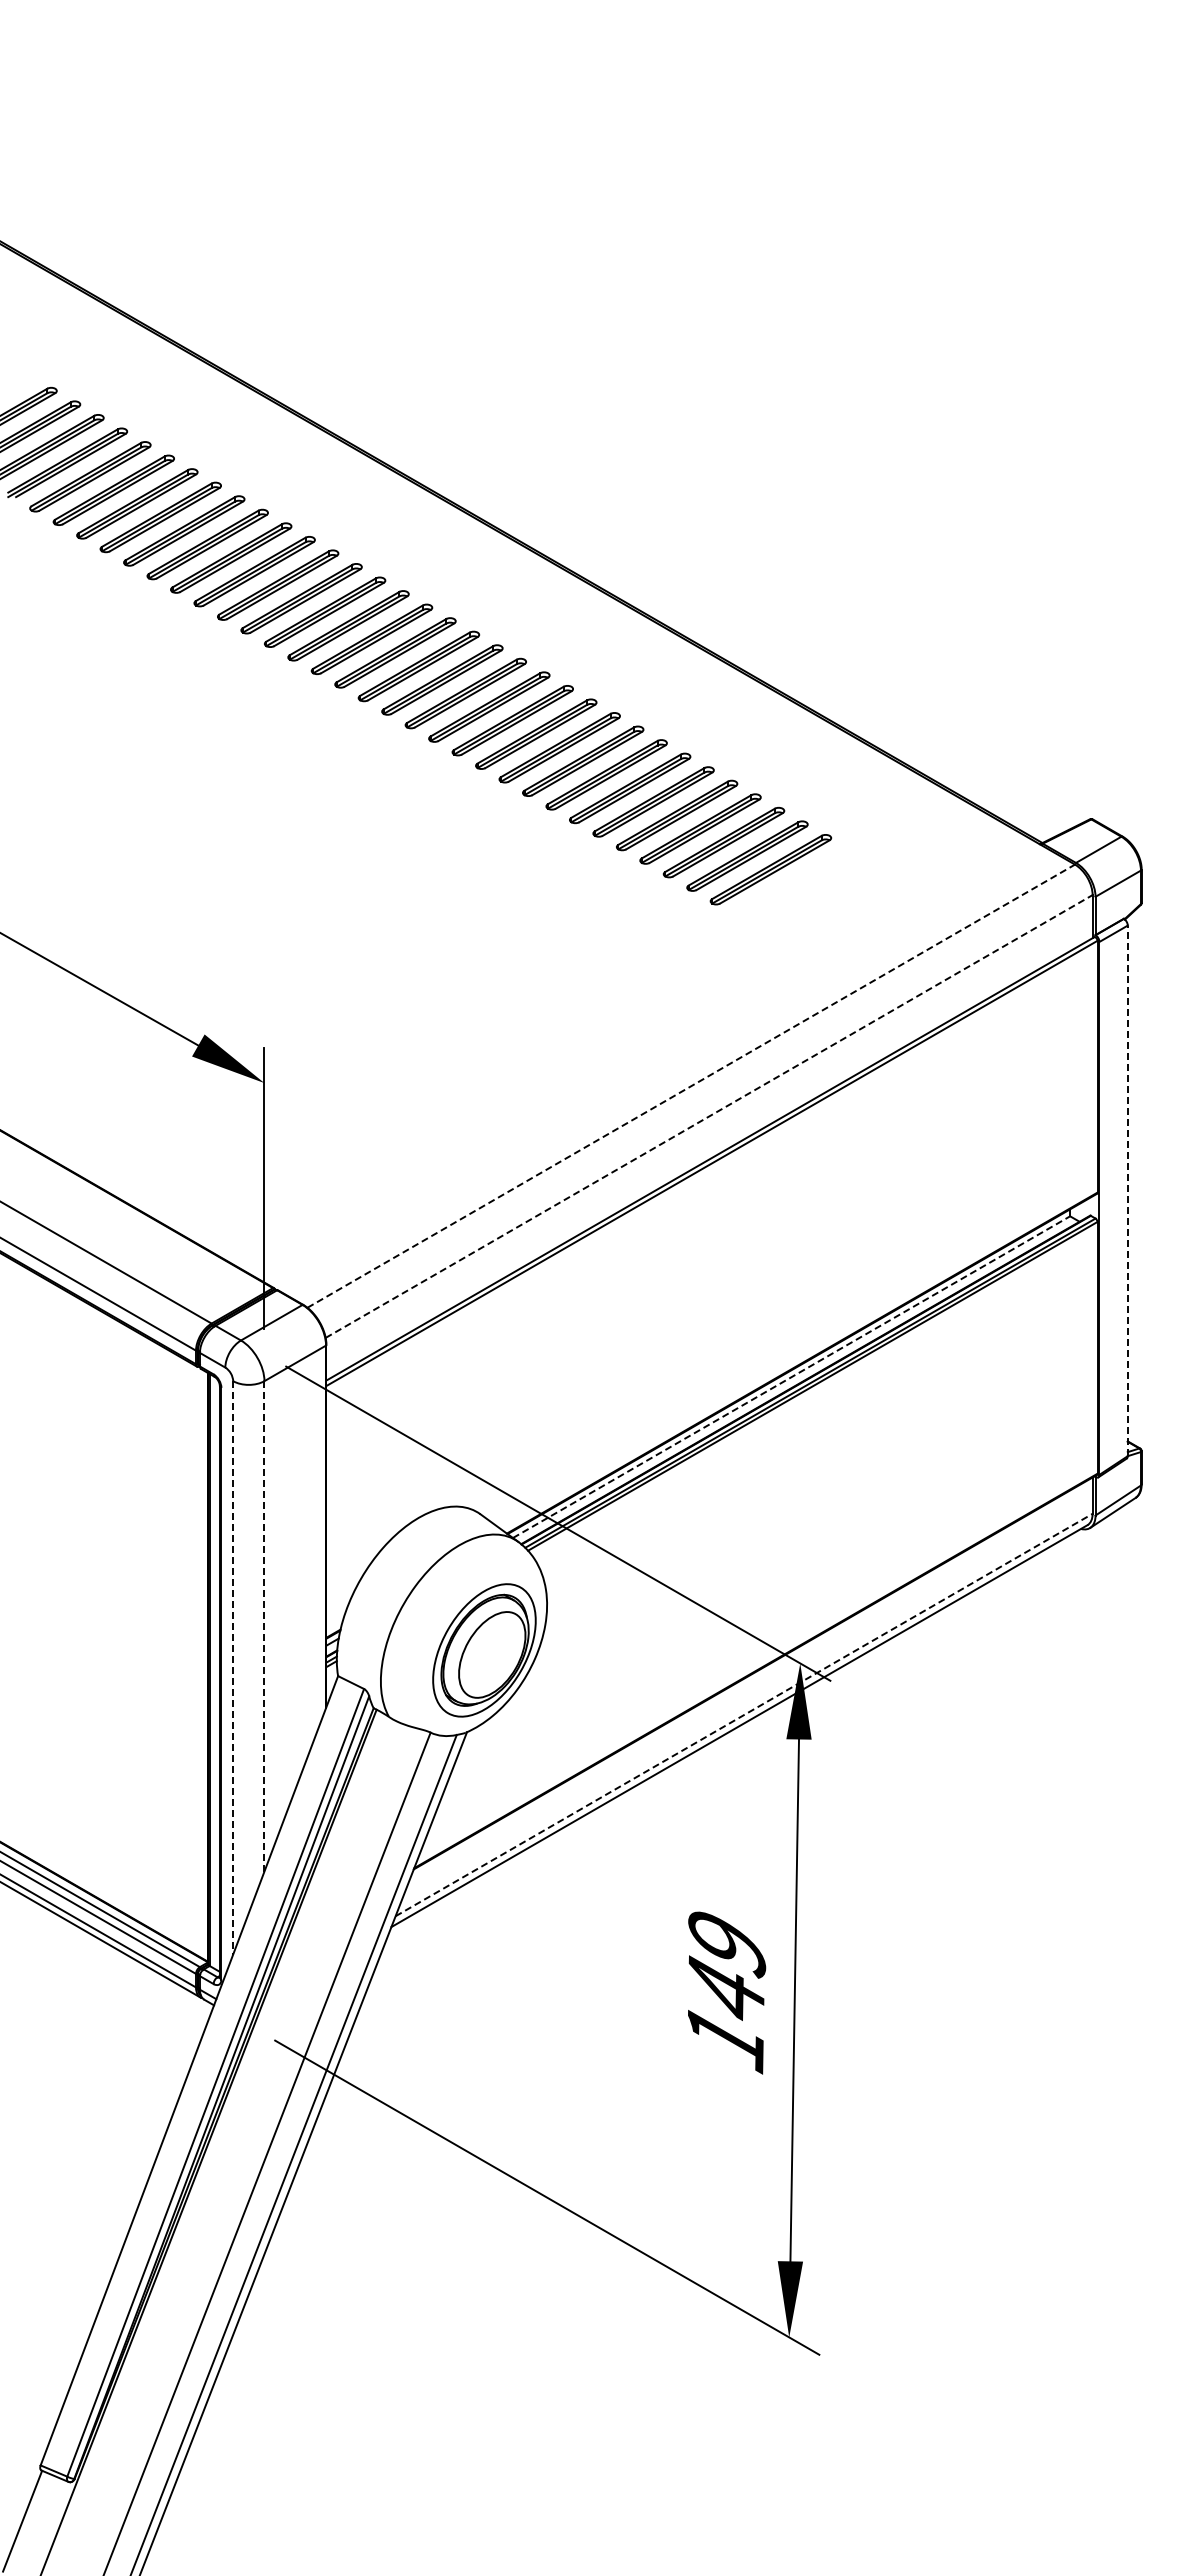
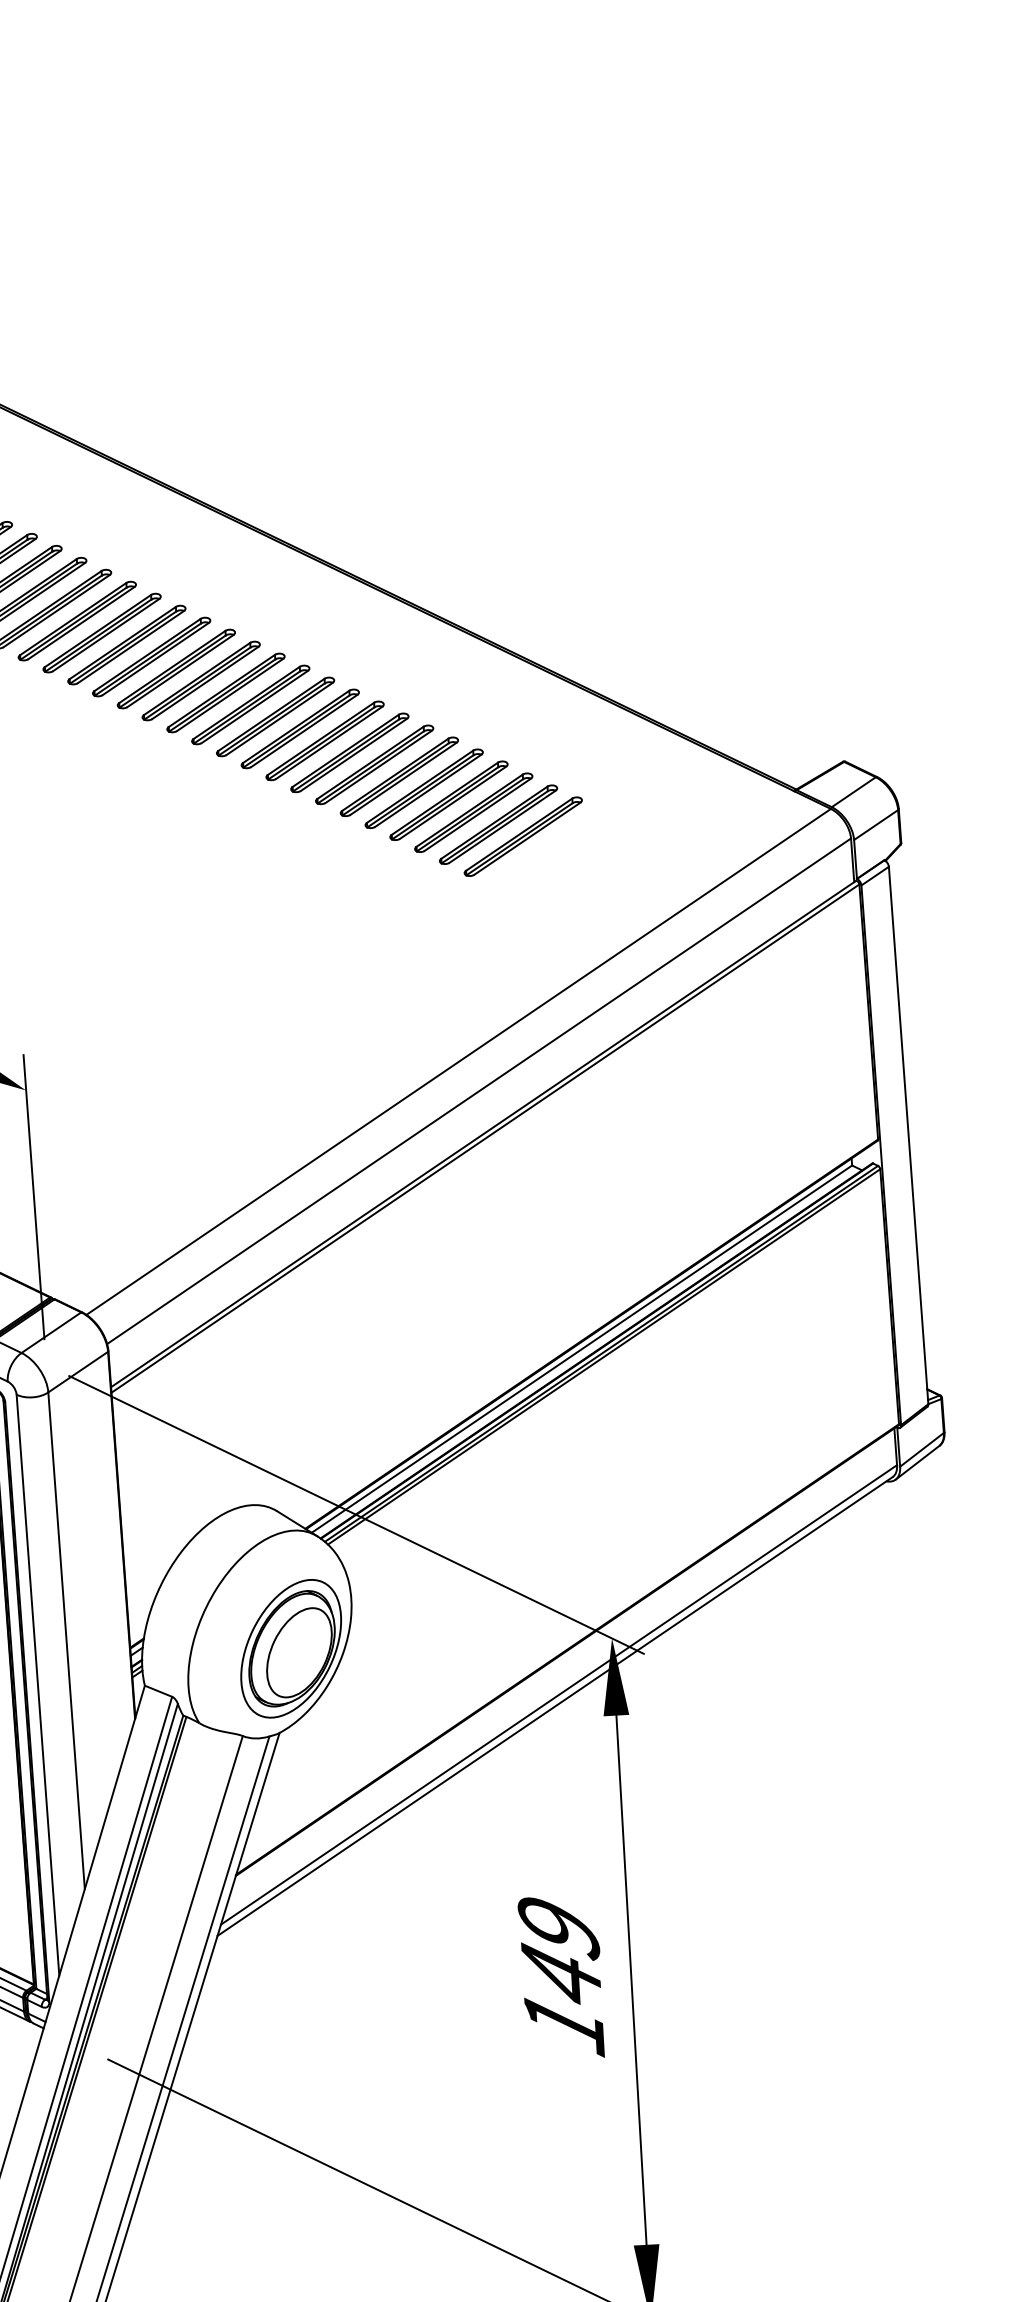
line: (691, 1085) -> (458, 1061), dashed -> solid
line: (709, 1116) -> (479, 1091), dashed -> solid
line: (1127, 1190) -> (908, 1135), dashed -> solid
line: (791, 1377) -> (581, 1349), dashed -> solid
line: (264, 1625) -> (66, 1639), dashed -> solid
line: (233, 1667) -> (38, 1684), dashed -> solid
line: (744, 1714) -> (559, 1694), dashed -> solid

